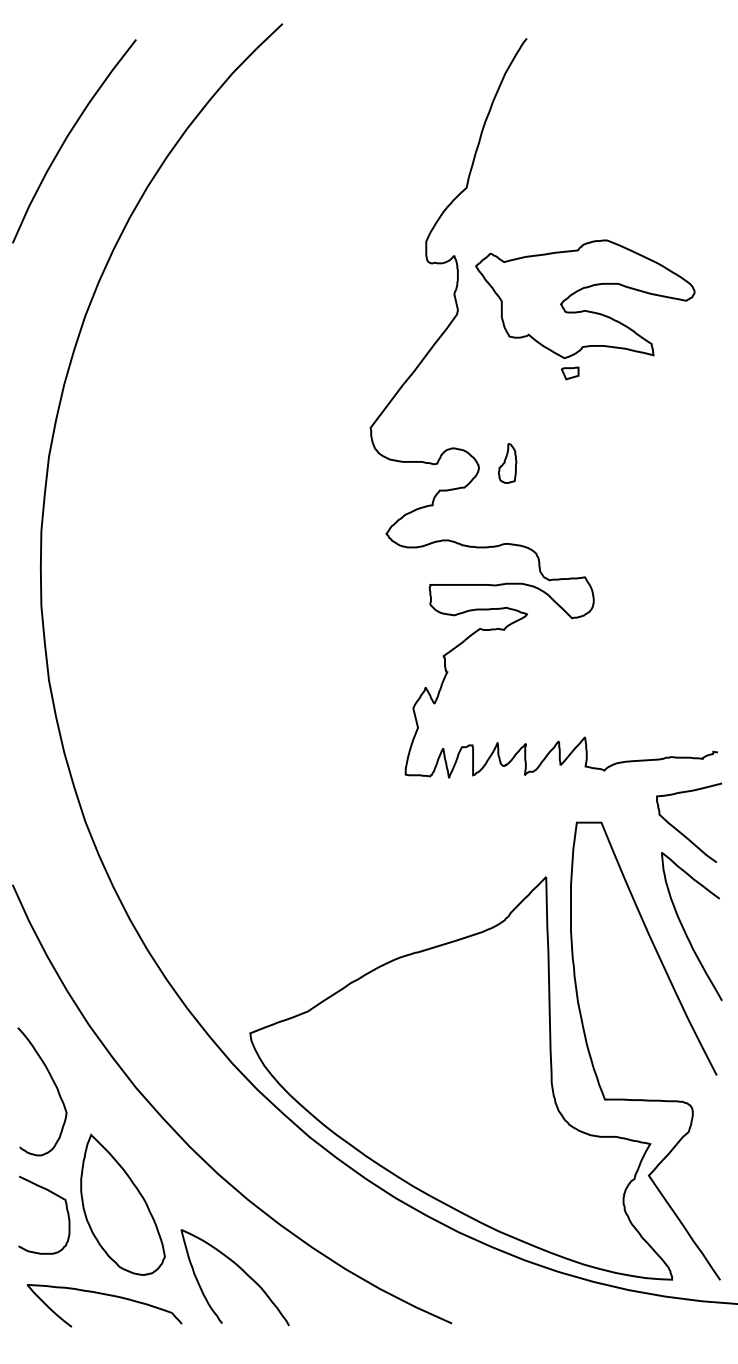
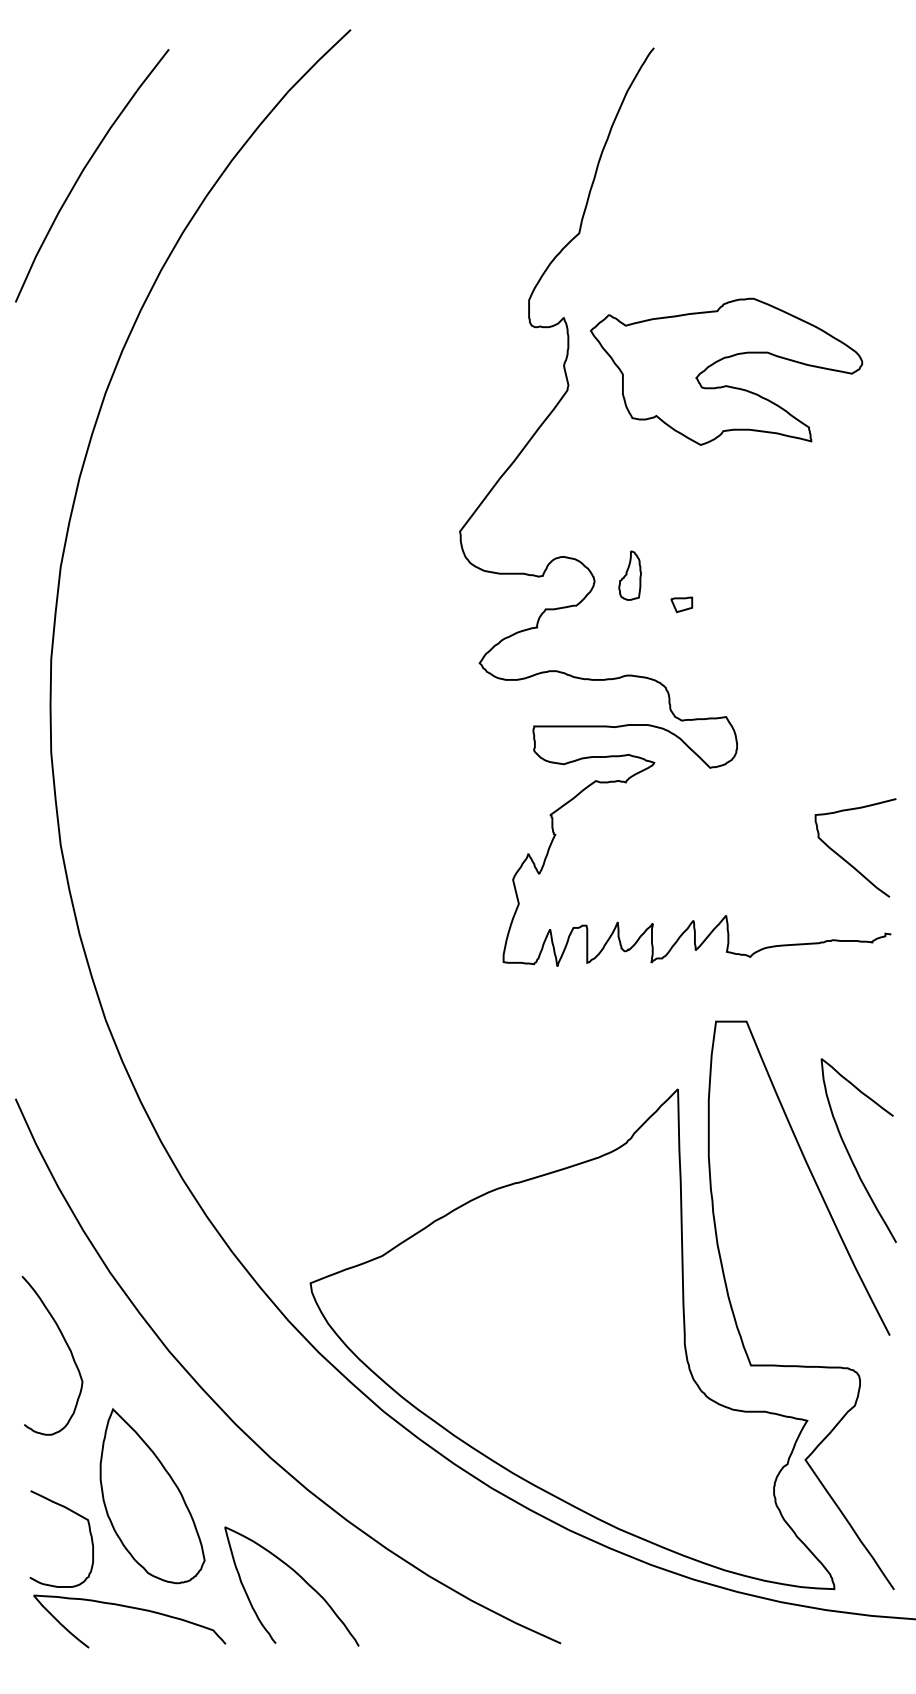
part: (569, 373) -> (681, 604), moved
curve: (680, 831) -> (844, 858), moved
curve: (55, 1195) -> (75, 1514), moved

